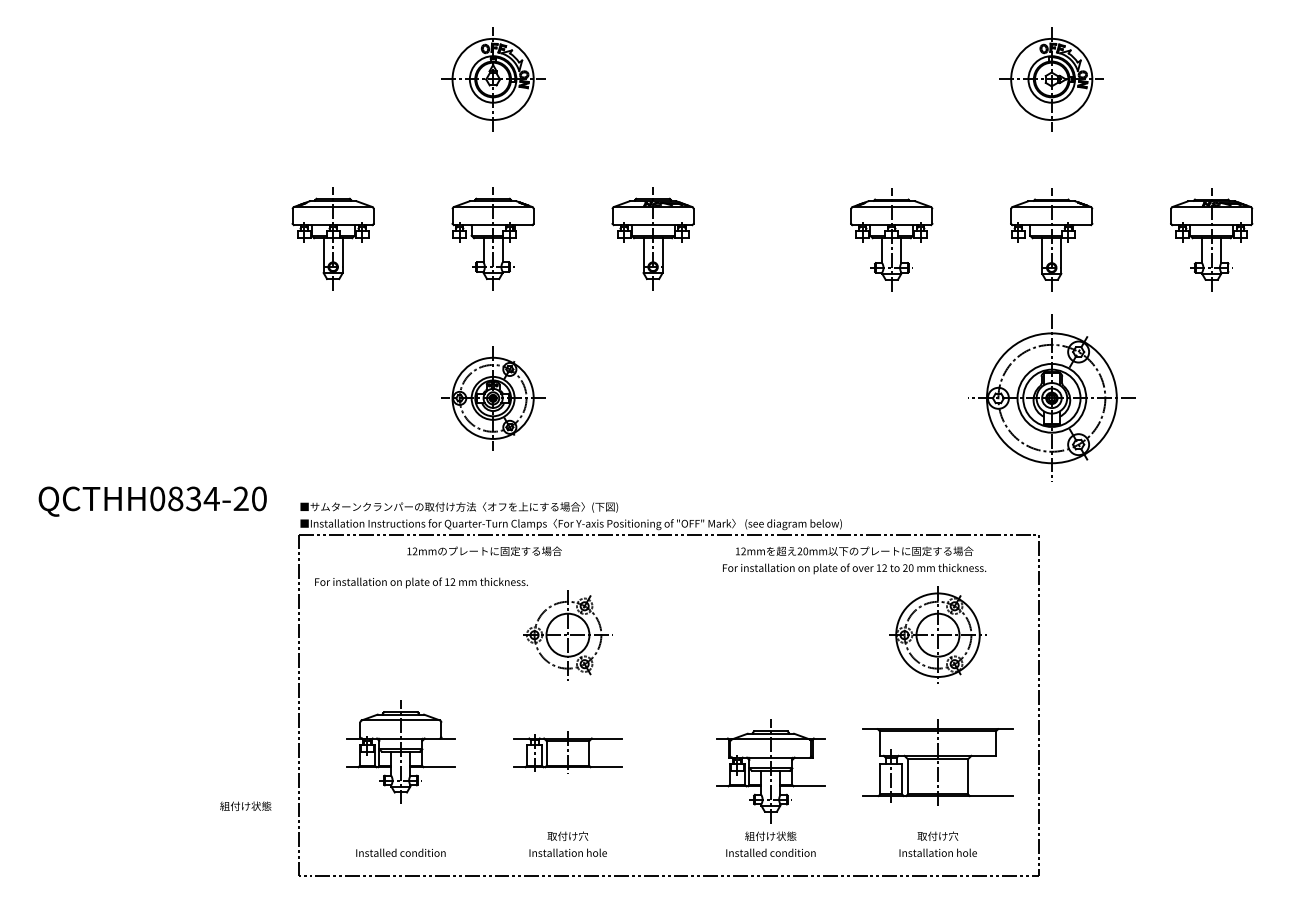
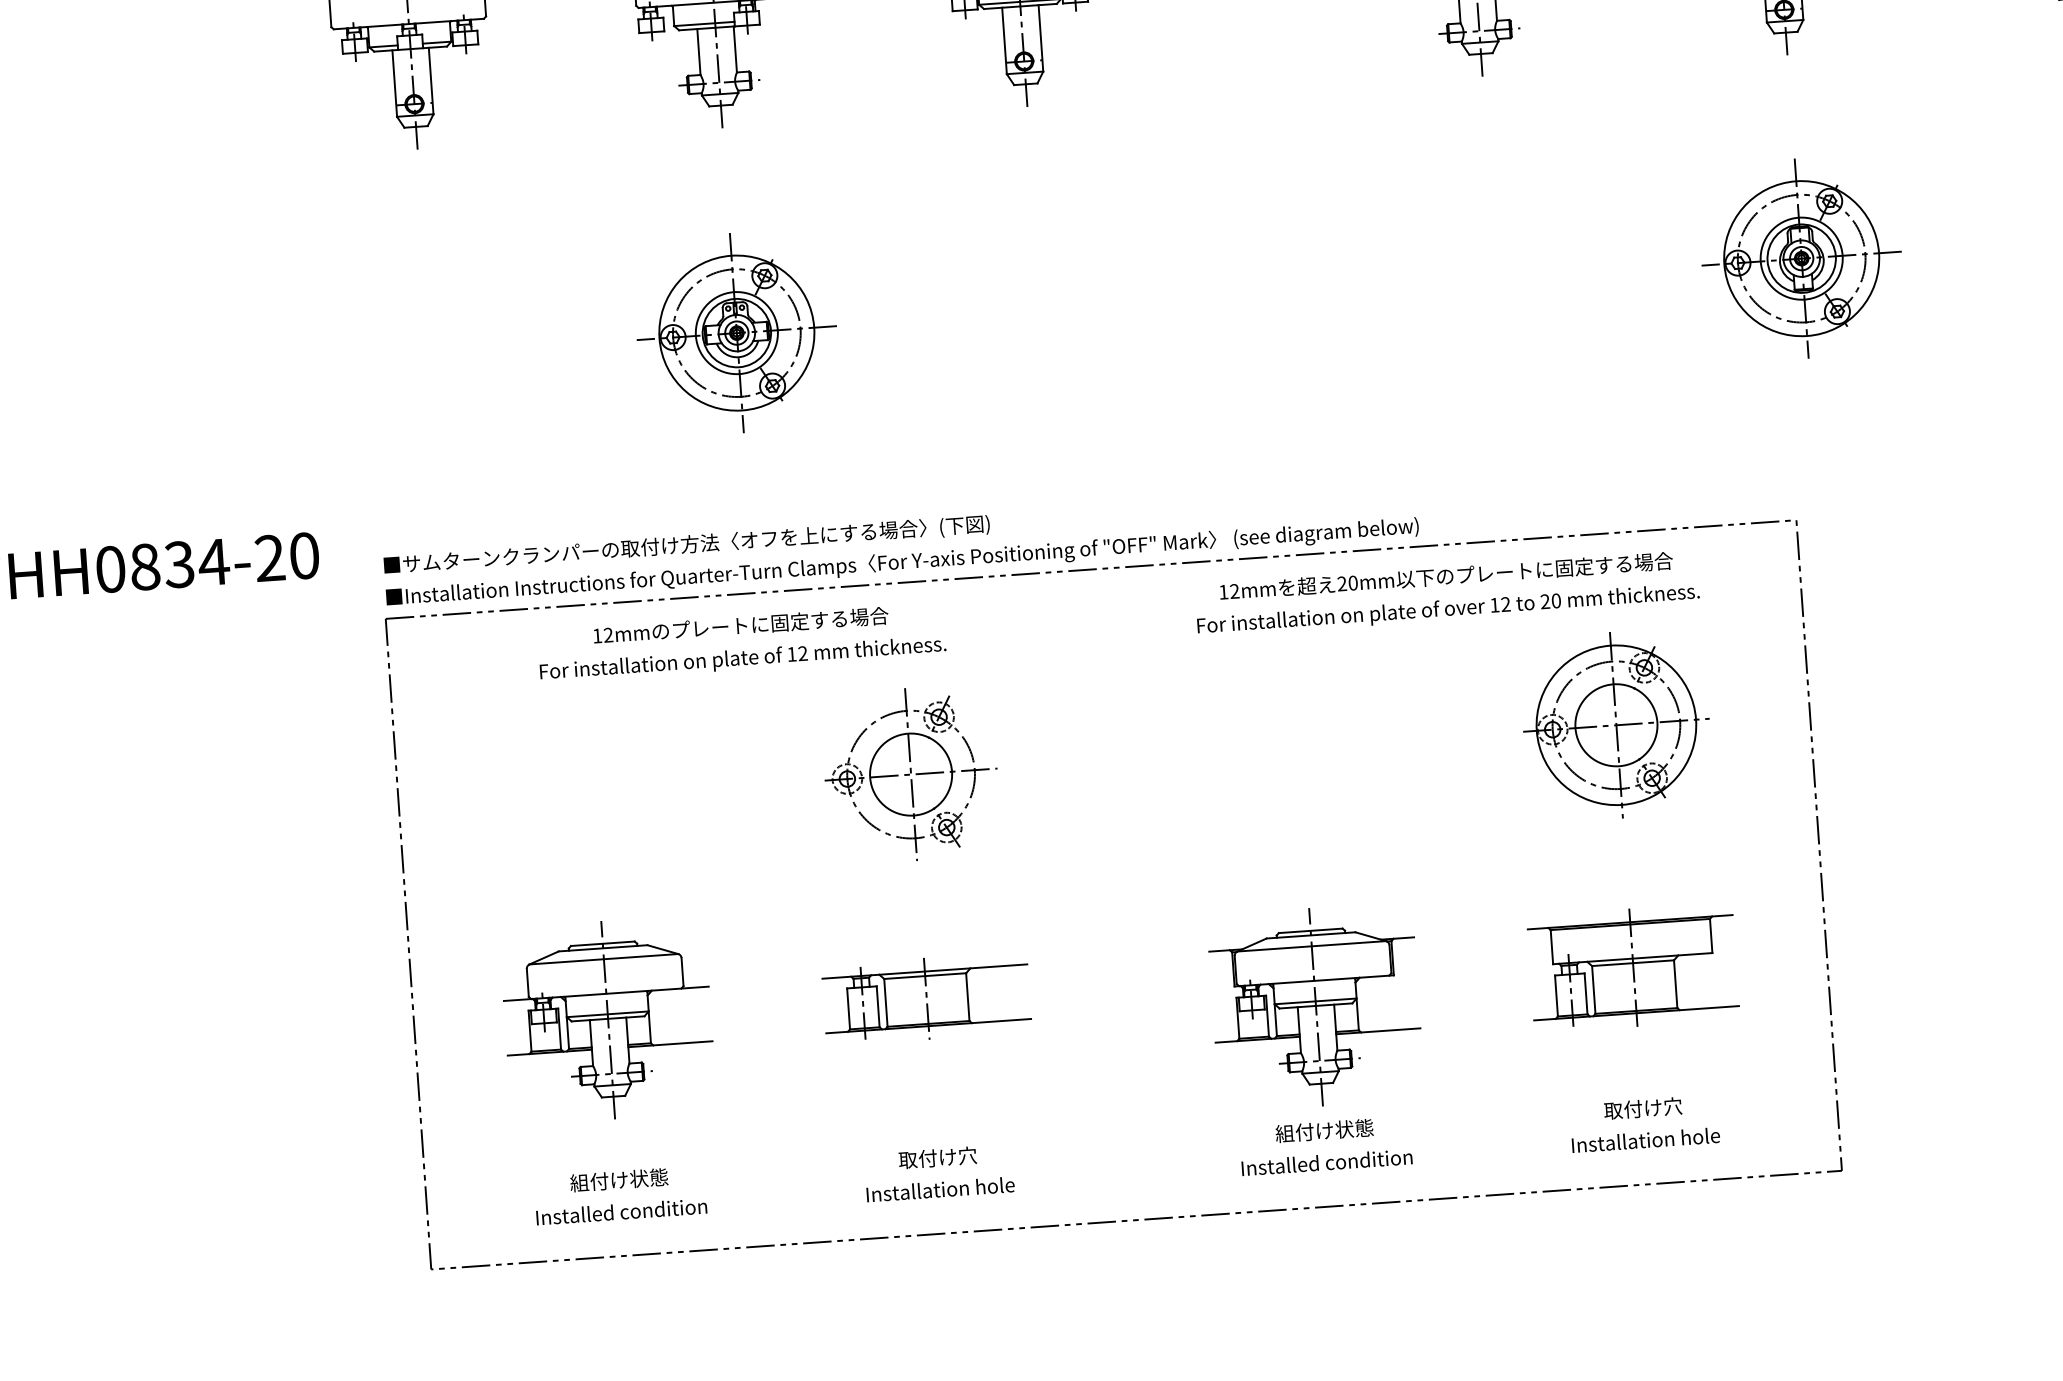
part: (1051, 398) -> (1801, 258), size x0.62
text: (421, 582) -> (743, 658), moved
part: (937, 761) -> (1632, 966), size x0.71
text: (245, 805) -> (618, 1178), moved

